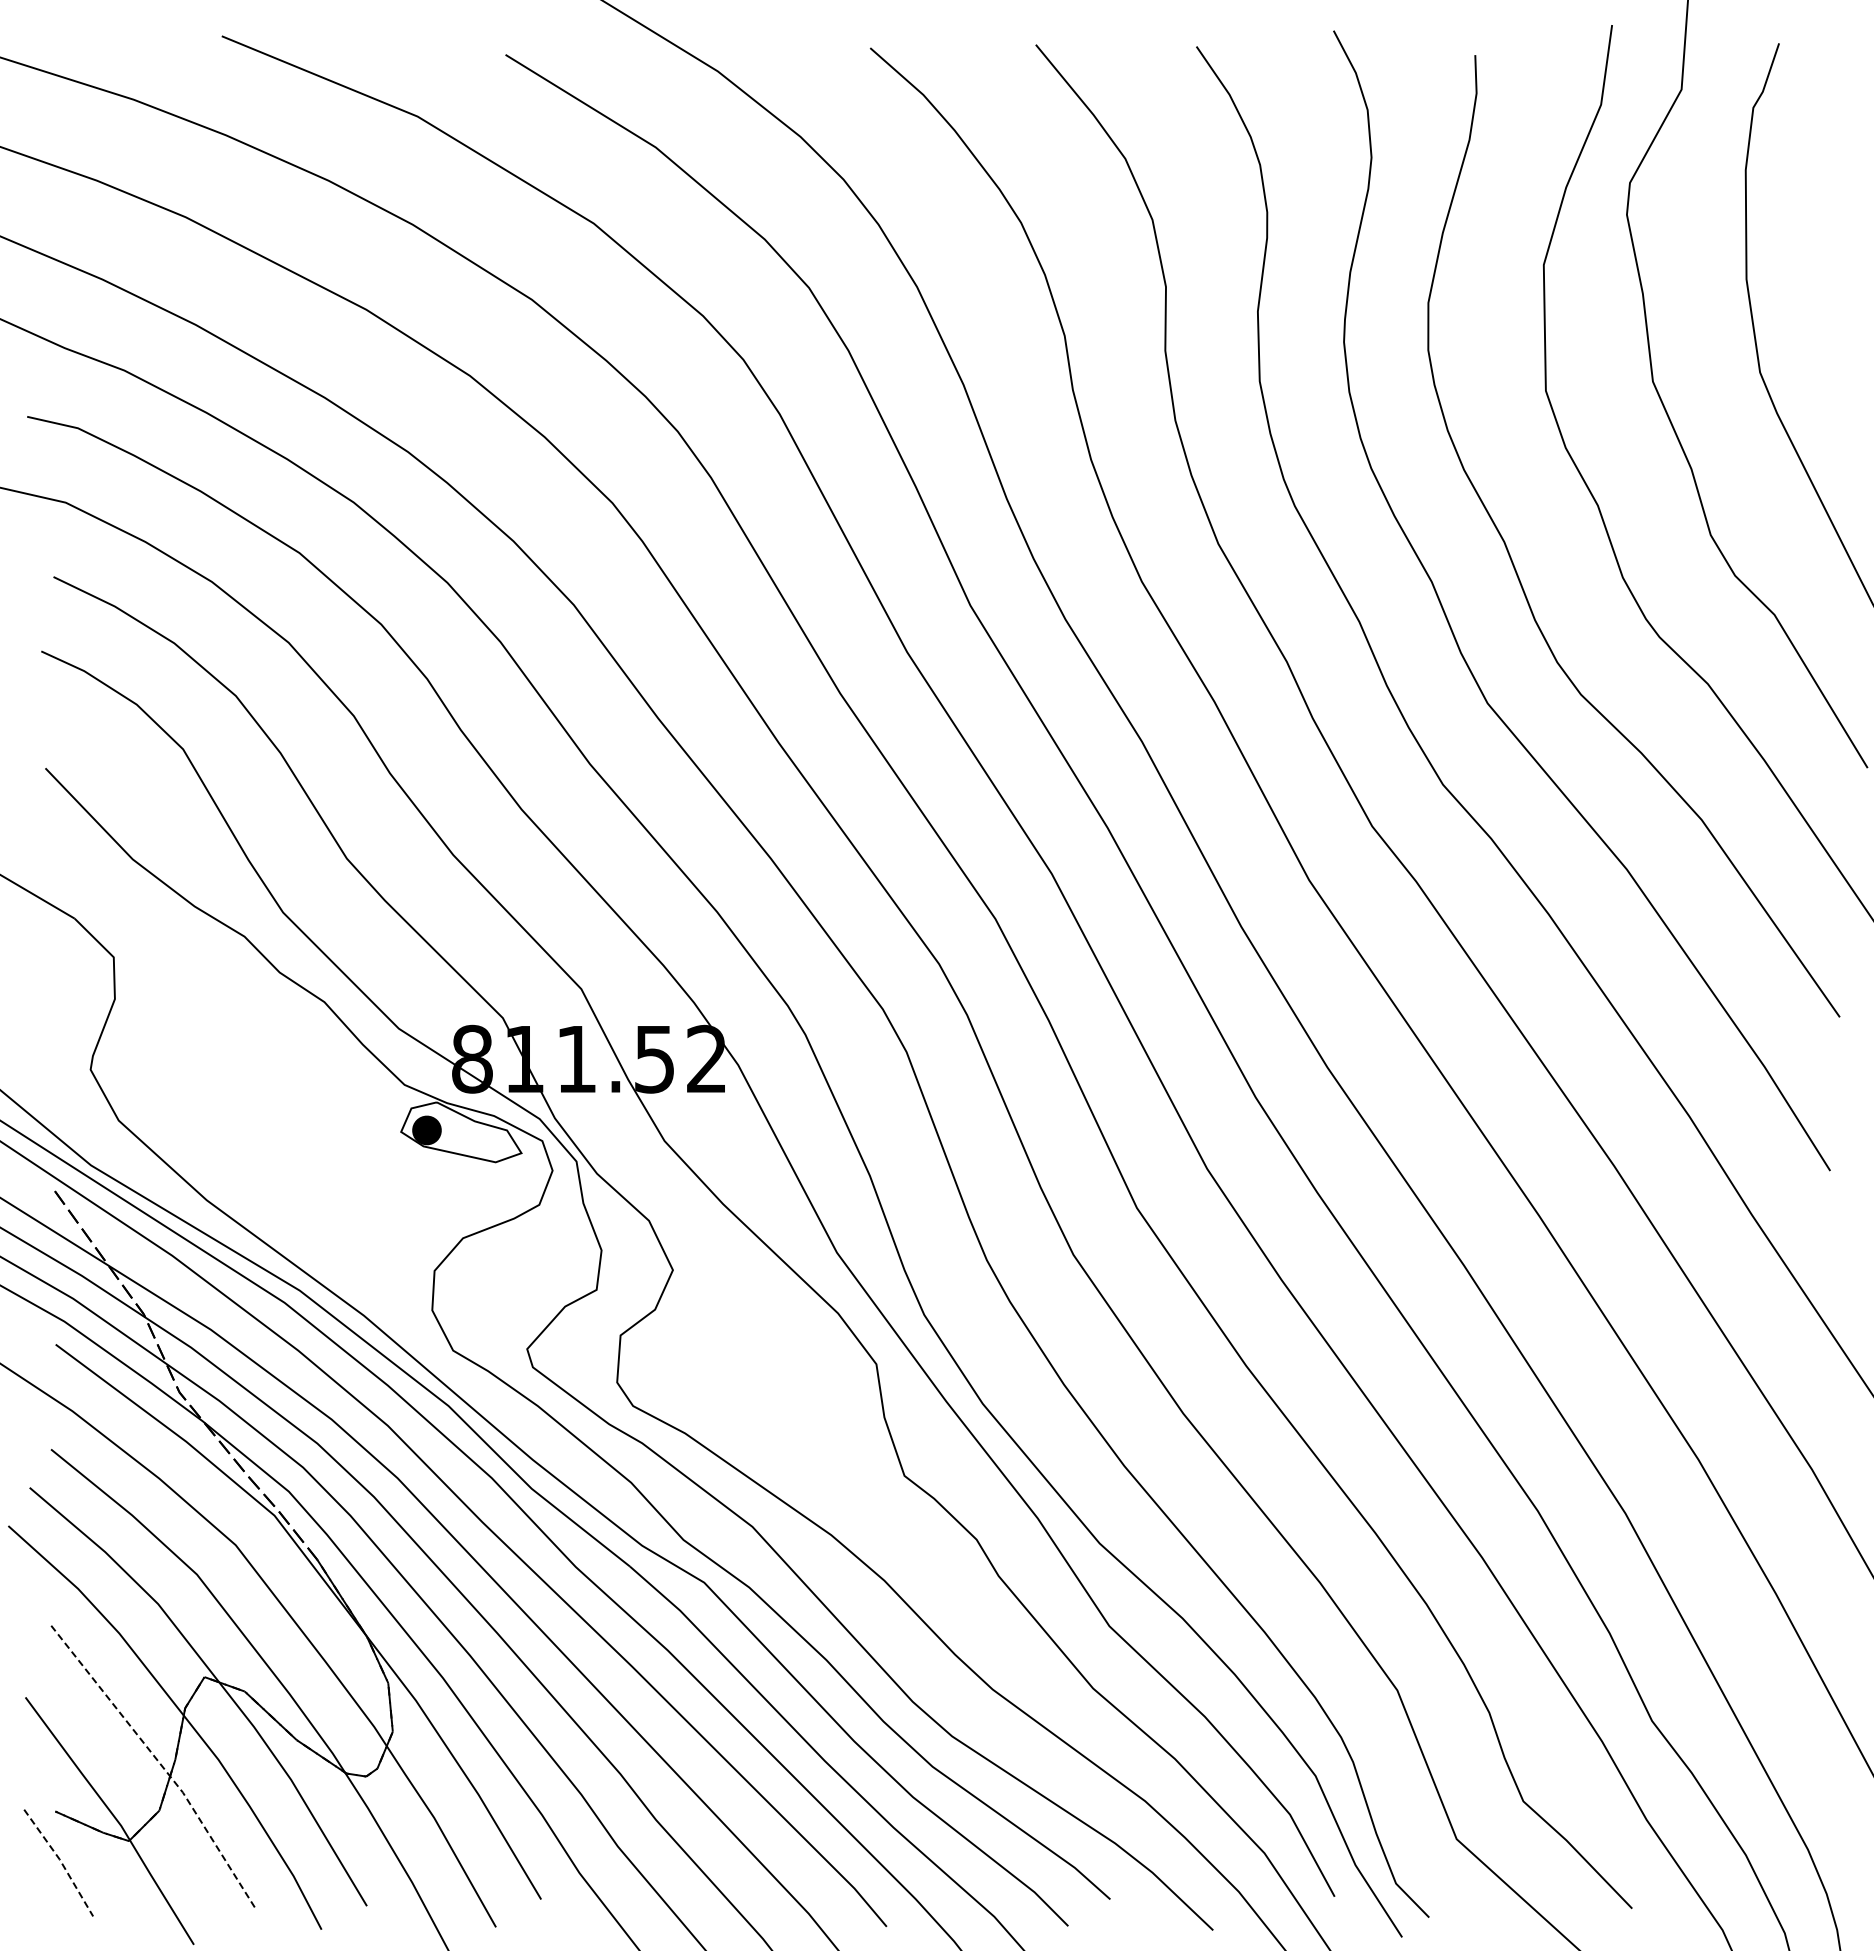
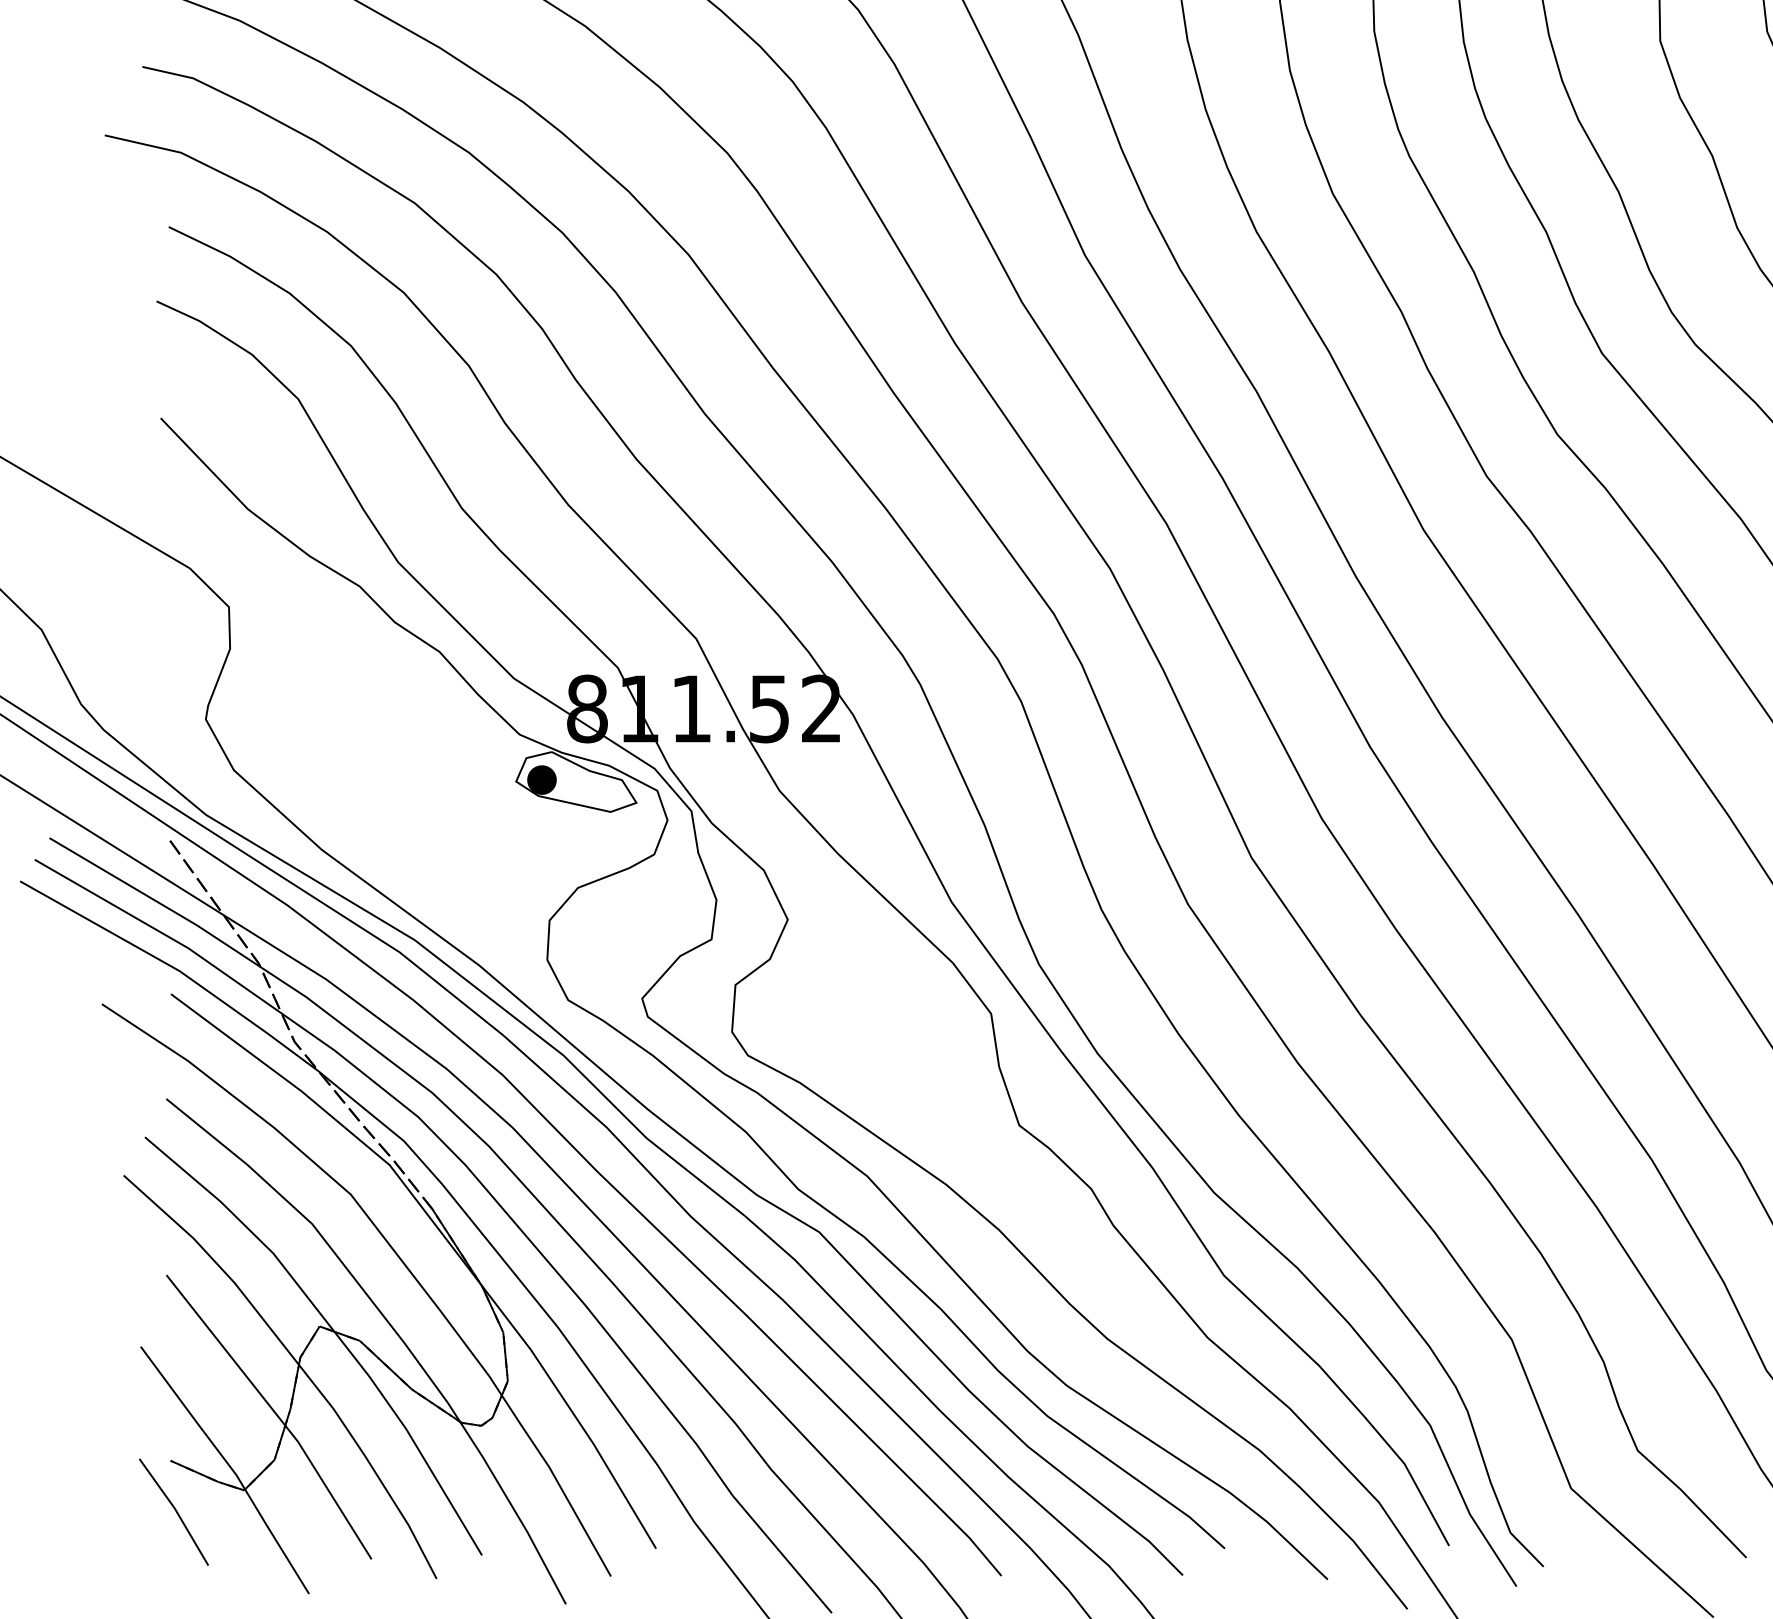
line: (160, 1764) -> (275, 1413), dashed -> solid
line: (61, 1861) -> (176, 1510), dashed -> solid

